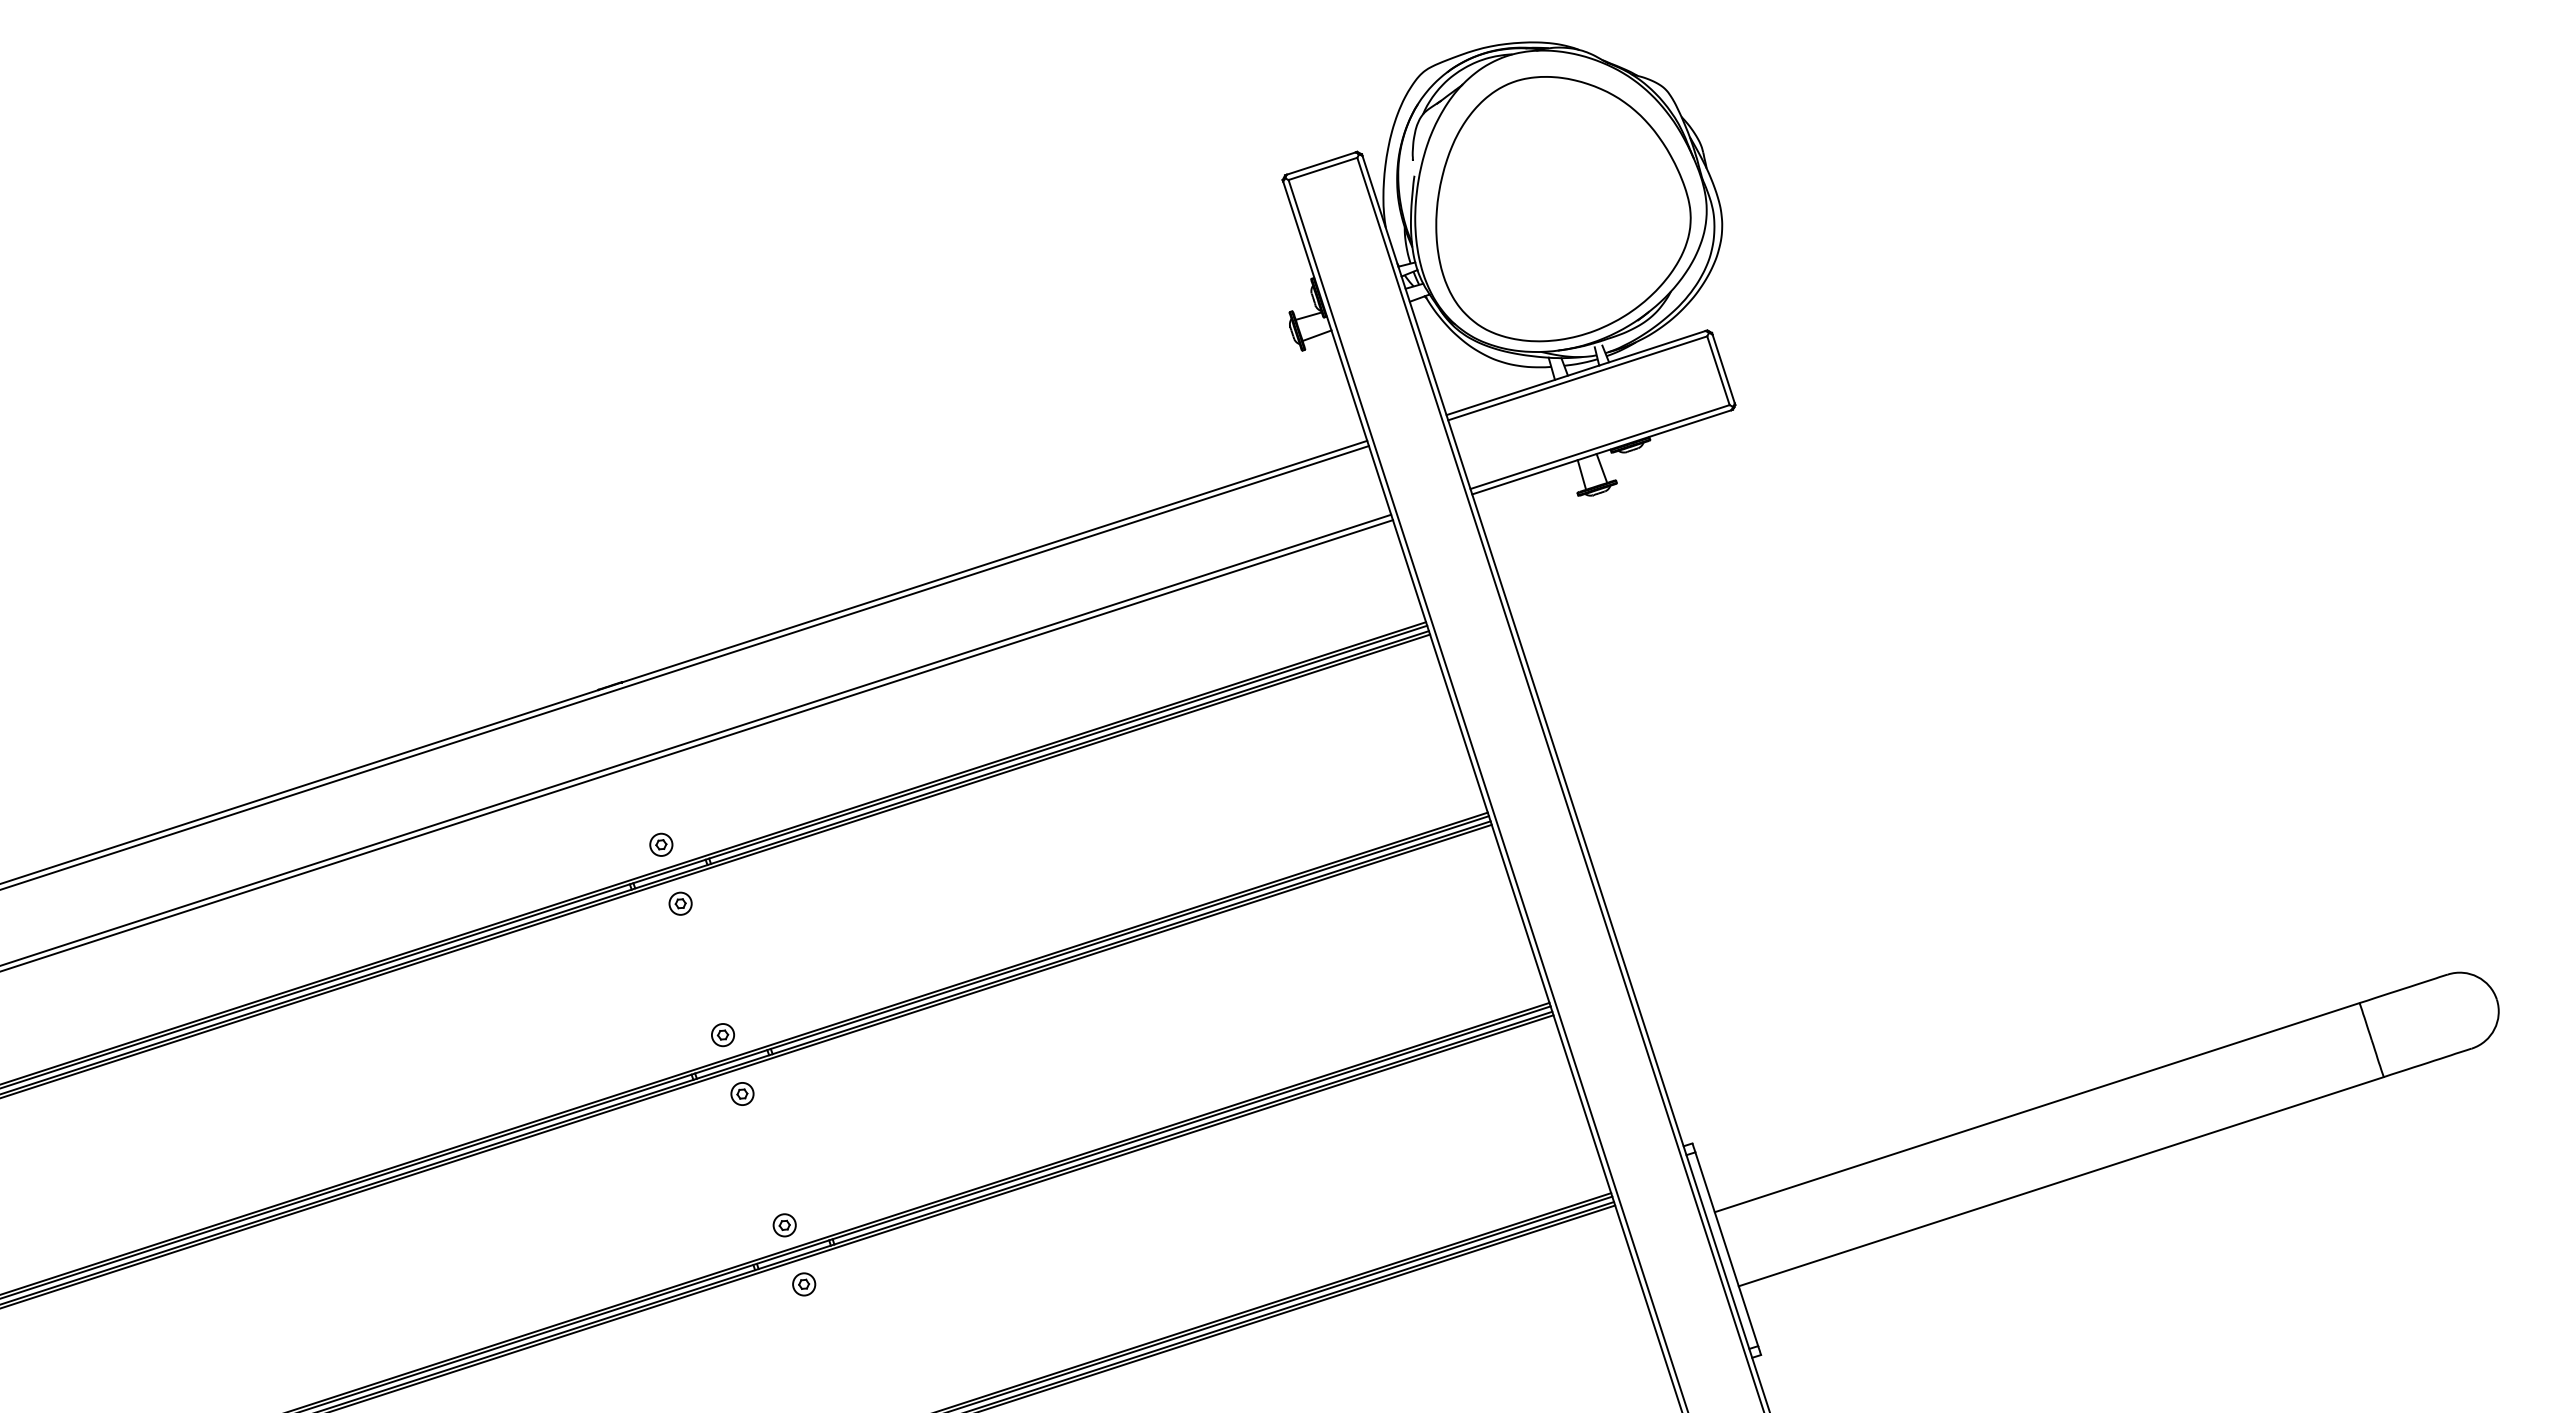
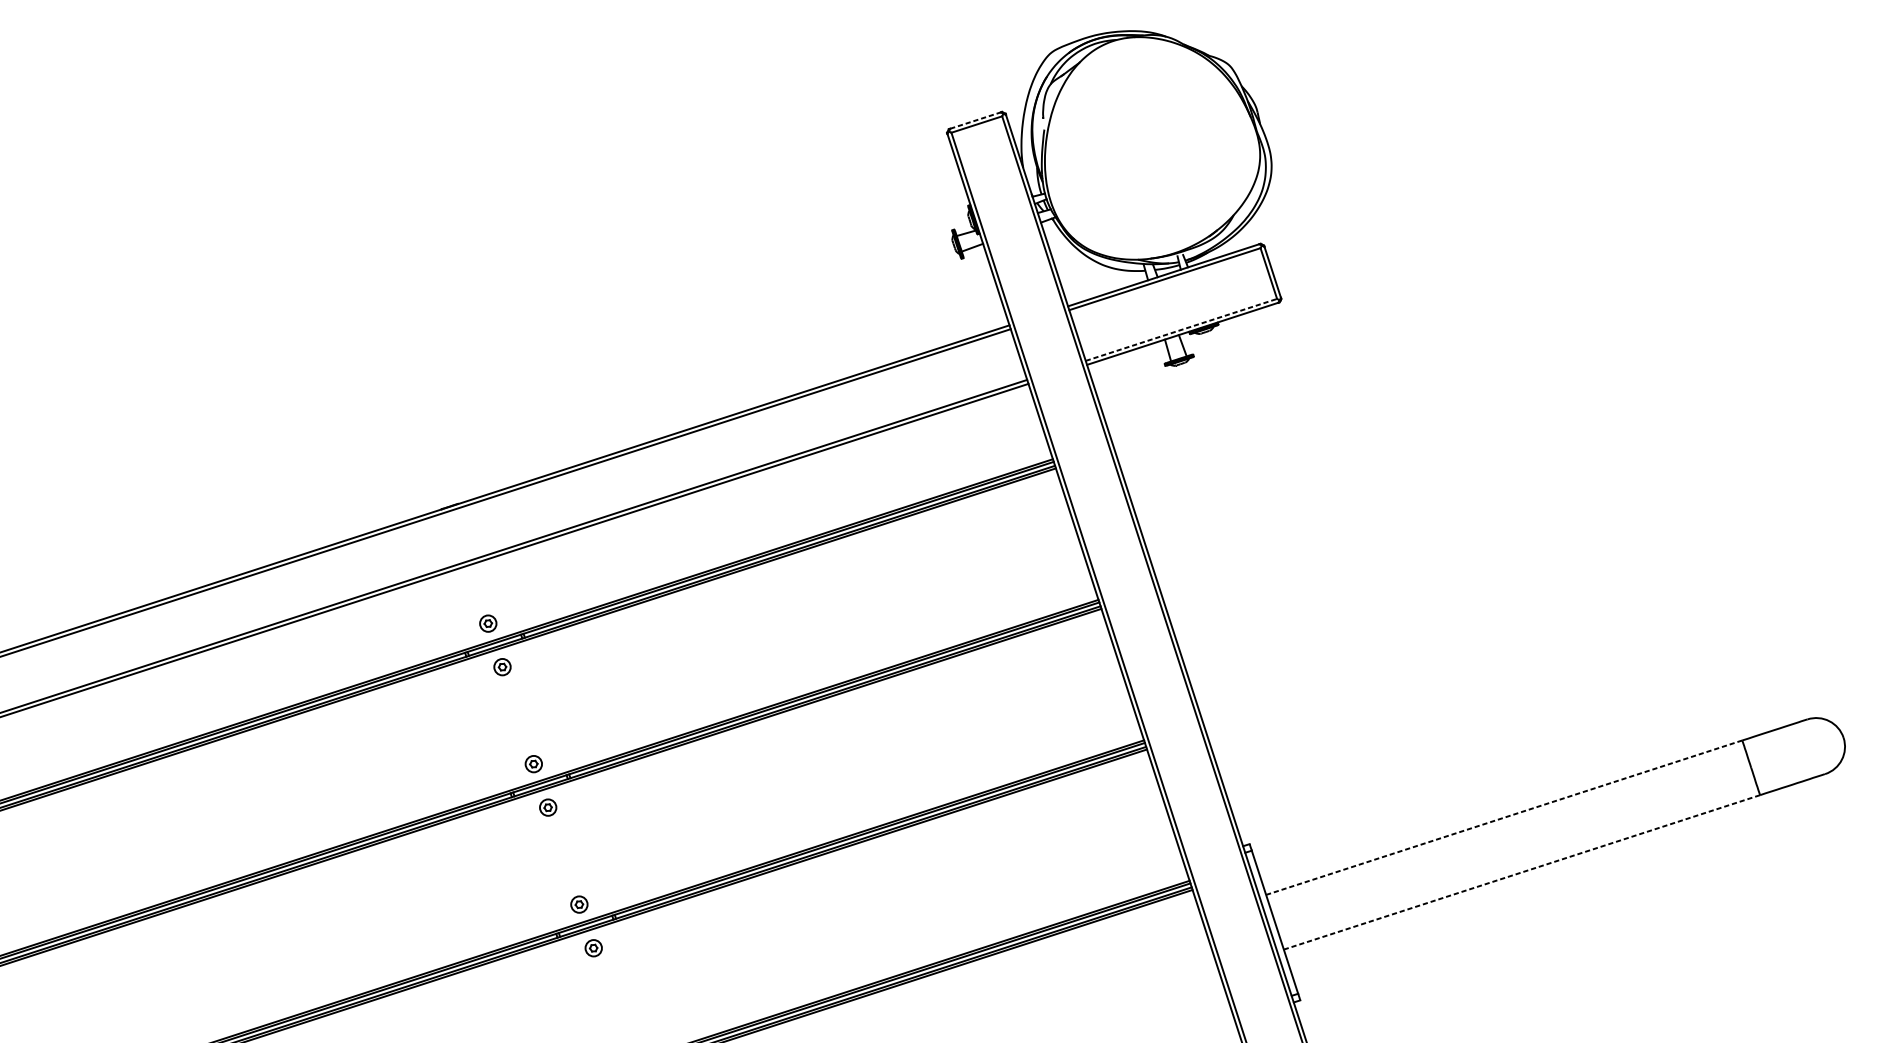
line: (1321, 163) -> (975, 120), solid -> dashed
part: (1563, 209) -> (1154, 154), removed
line: (1600, 446) -> (1181, 329), solid -> dashed
line: (2037, 1107) -> (1504, 817), solid -> dashed
line: (2061, 1181) -> (1522, 872), solid -> dashed

